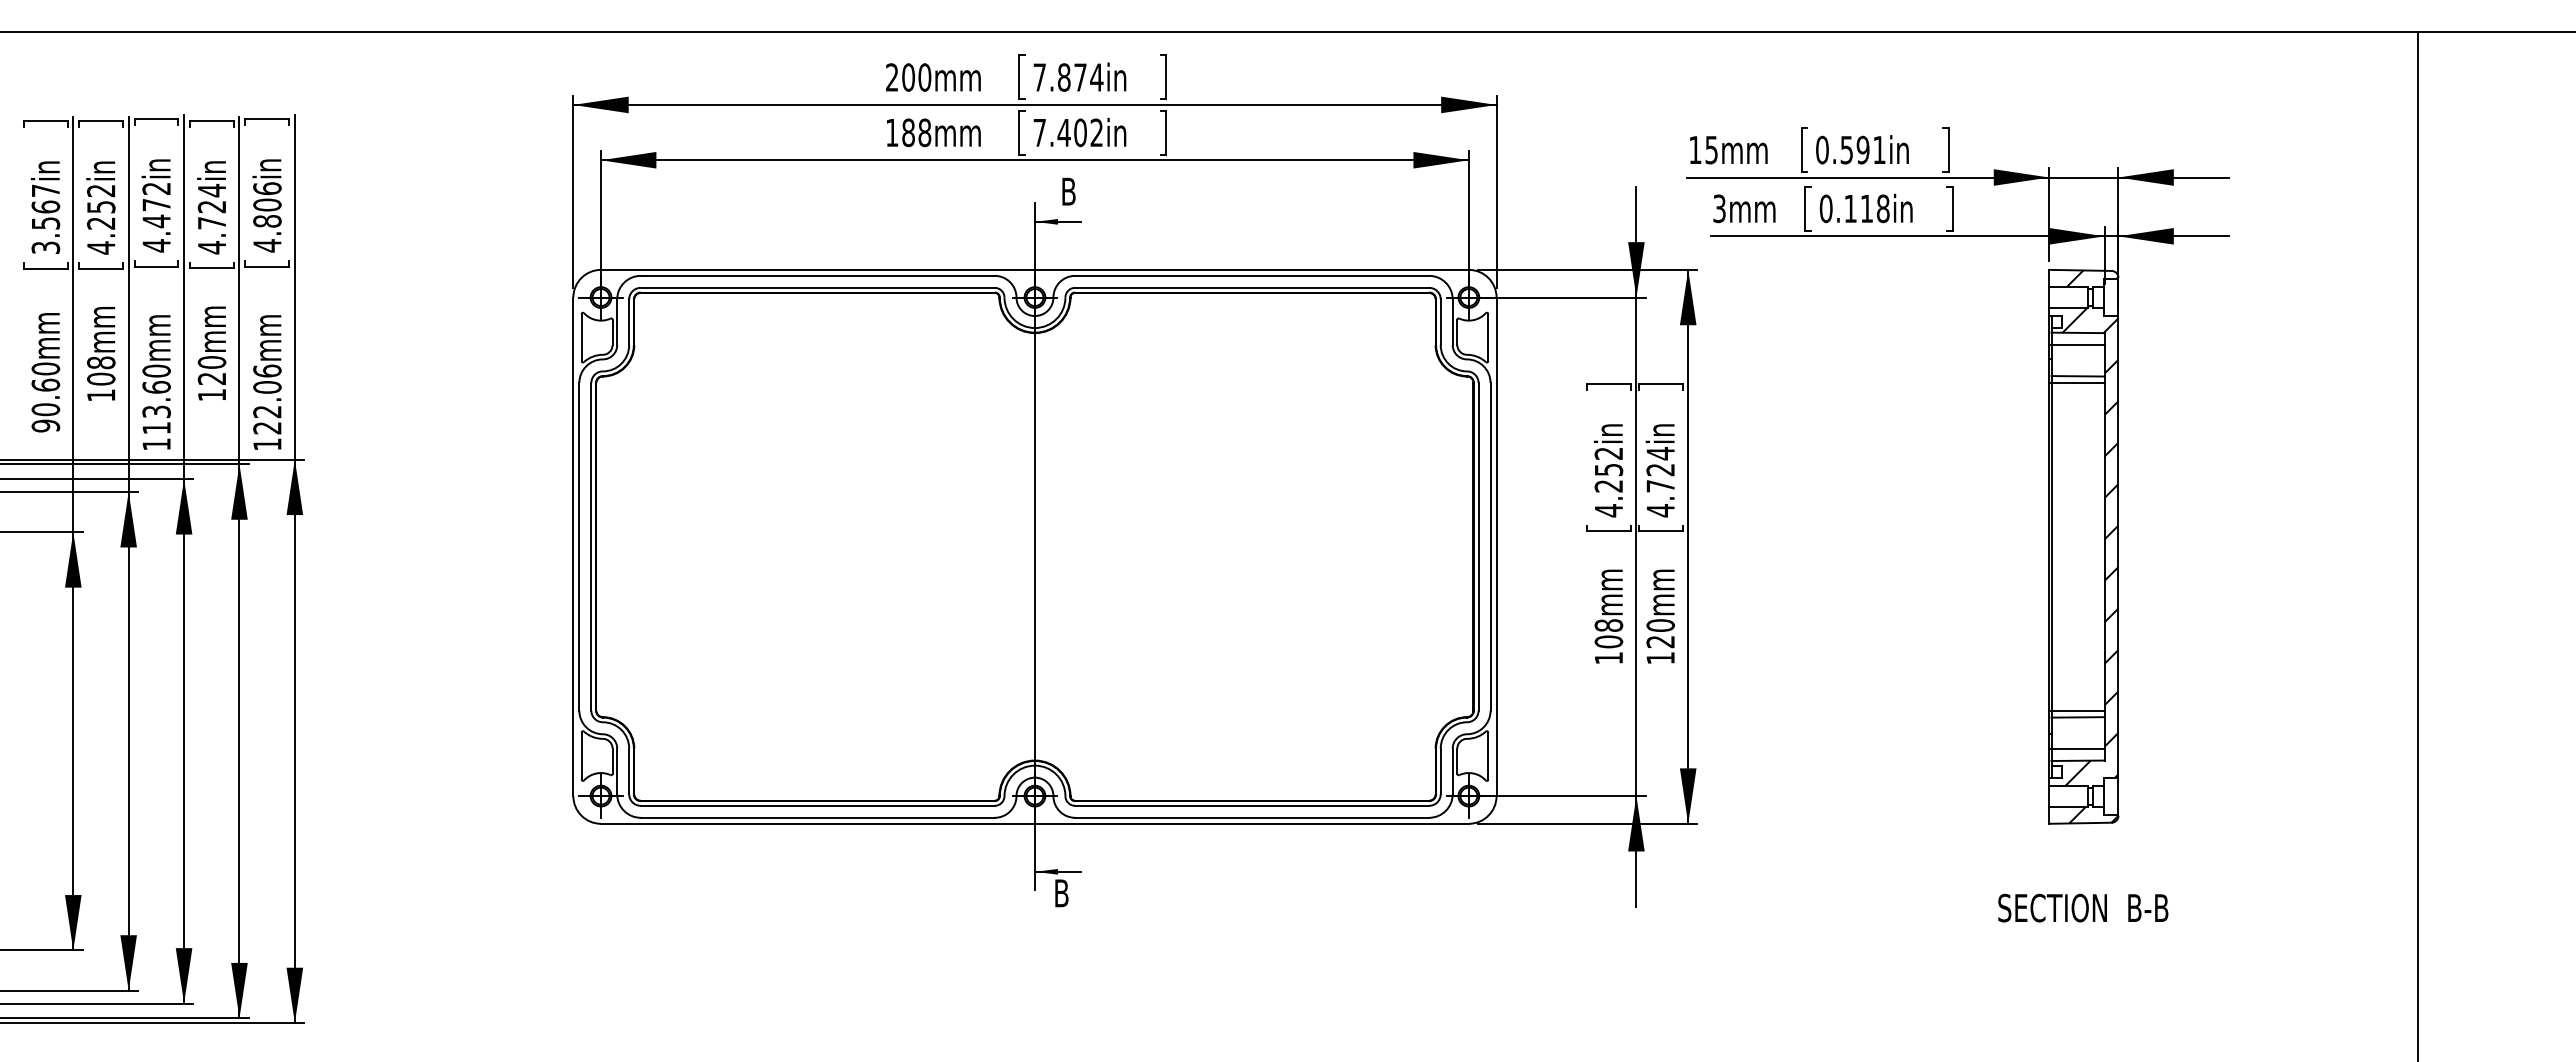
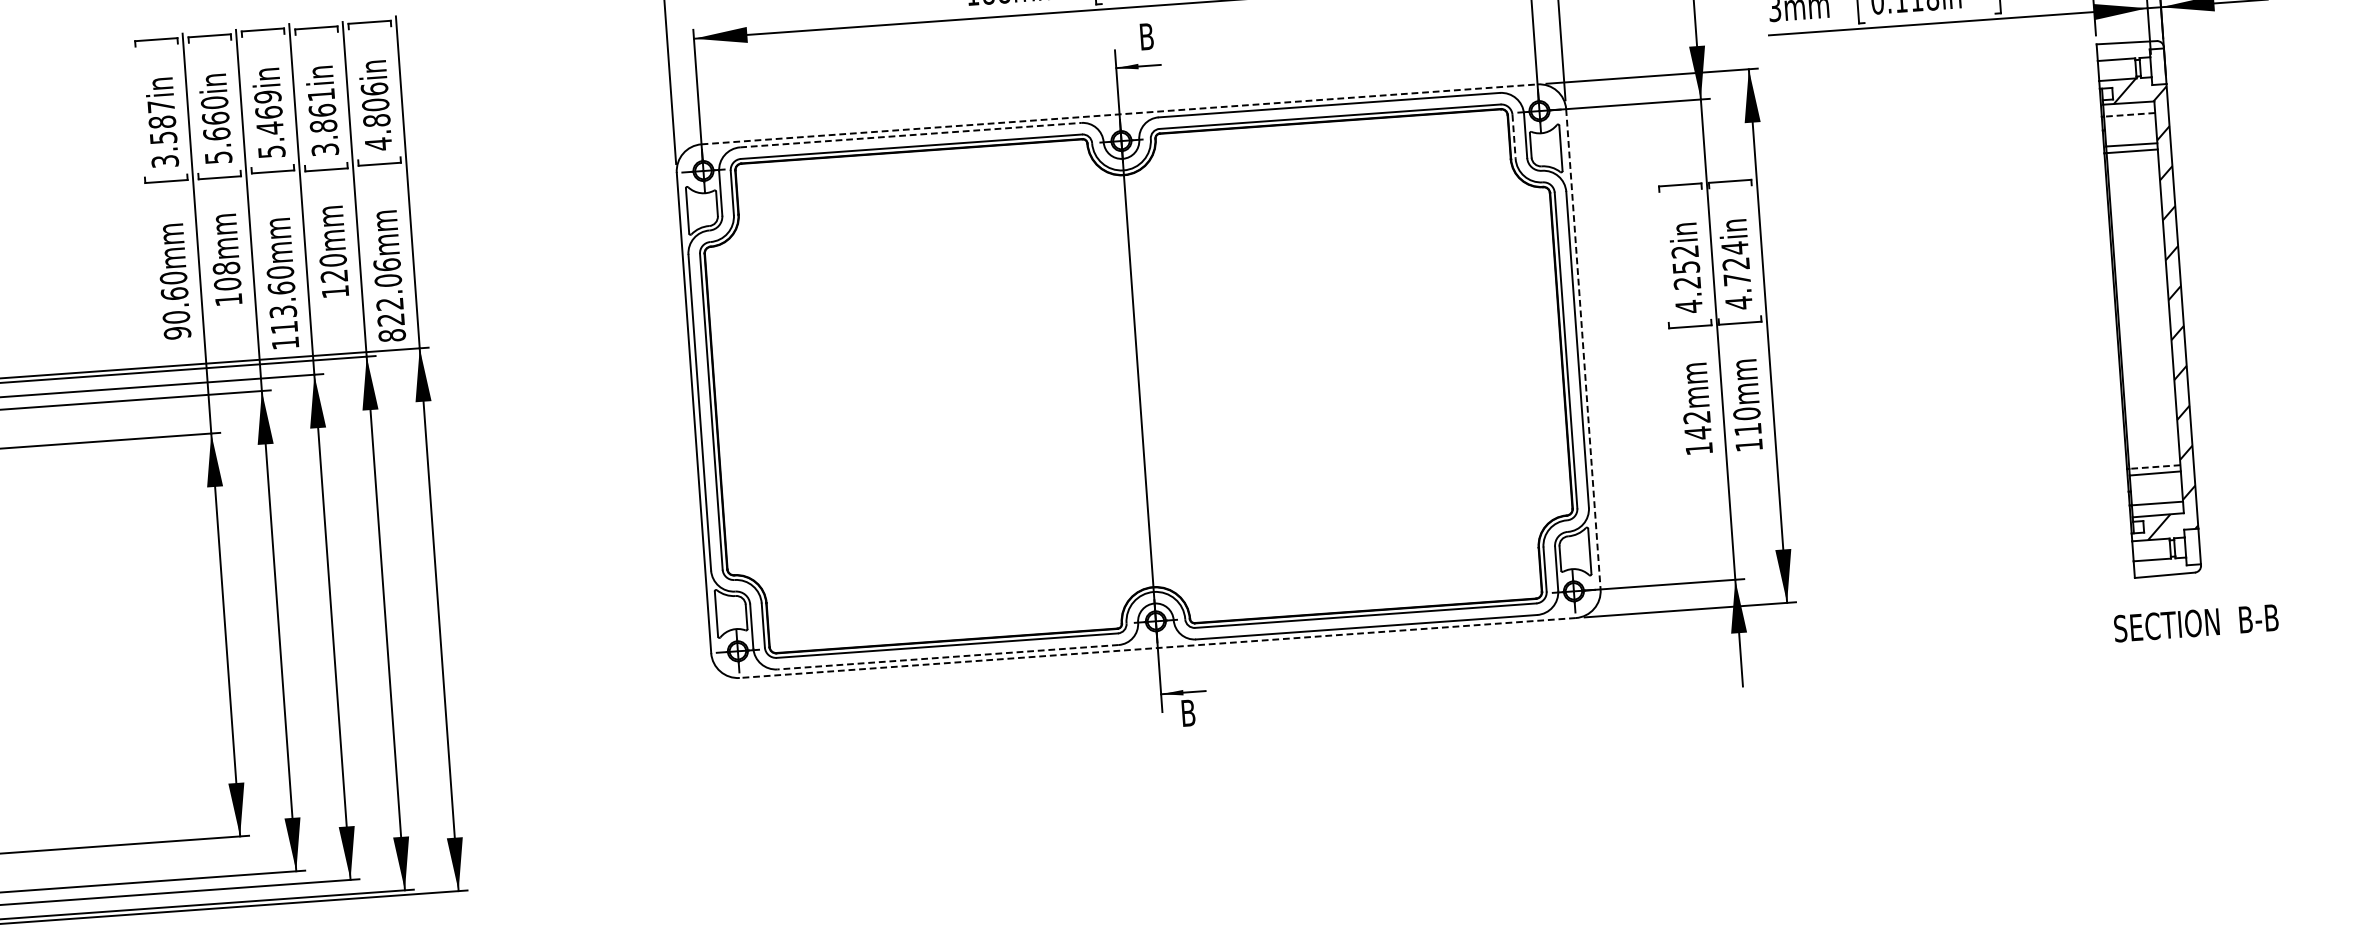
text: (45, 206) -> (162, 121), 3.567in -> 3.587in
text: (156, 217) -> (269, 124), 4.472in -> 5.469in
text: (211, 218) -> (322, 121), 4.724in -> 3.861in
text: (101, 219) -> (216, 130), 4.252in -> 5.660in
line: (1034, 269) -> (1119, 114), solid -> dashed
line: (818, 275) -> (911, 134), solid -> dashed
hatch: (2092, 278) -> (2138, 49), removed
line: (1440, 322) -> (1513, 137), solid -> dashed
line: (2078, 345) -> (2130, 115), solid -> dashed
text: (267, 444) -> (392, 335), 122.06mm -> 822.06mm
line: (1496, 547) -> (1583, 349), solid -> dashed
text: (1608, 633) -> (1697, 425), 108mm -> 142mm
text: (1660, 642) -> (1747, 430), 120mm -> 110mm
line: (2078, 710) -> (2155, 466), solid -> dashed
hatch: (2093, 813) -> (2176, 564), removed
line: (817, 817) -> (947, 656), solid -> dashed
line: (1034, 823) -> (1157, 647), solid -> dashed
text: (2083, 907) -> (2196, 622), moved

